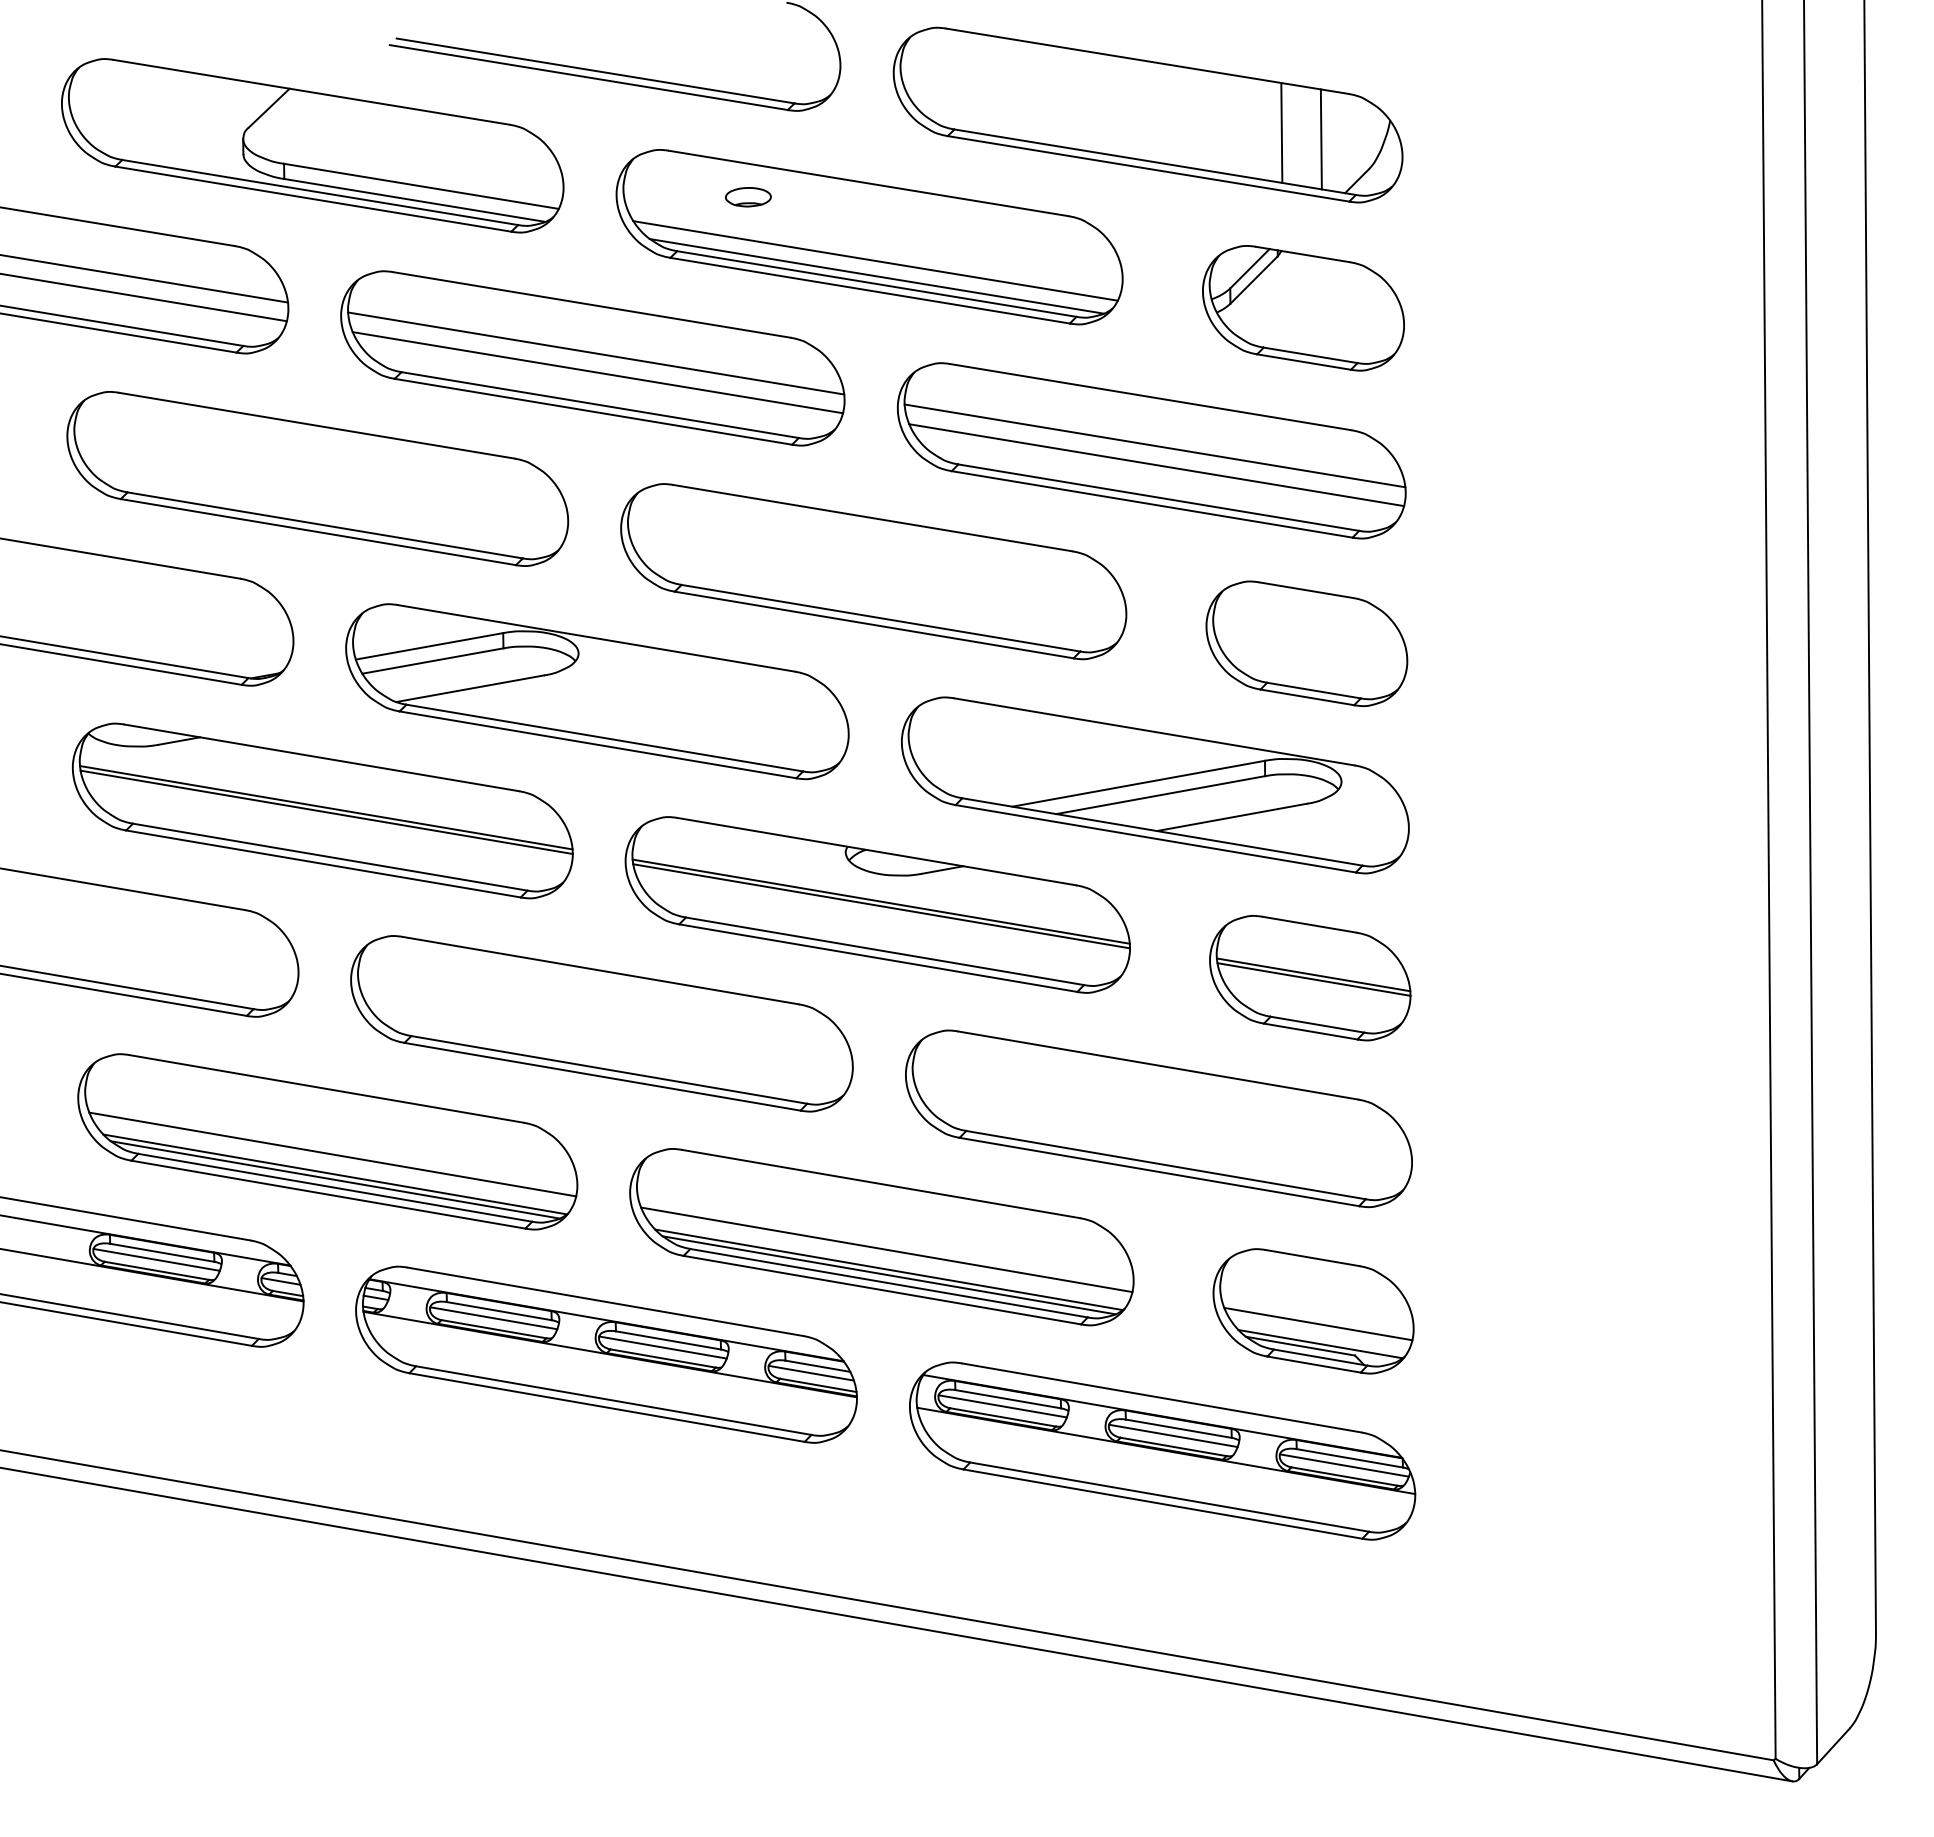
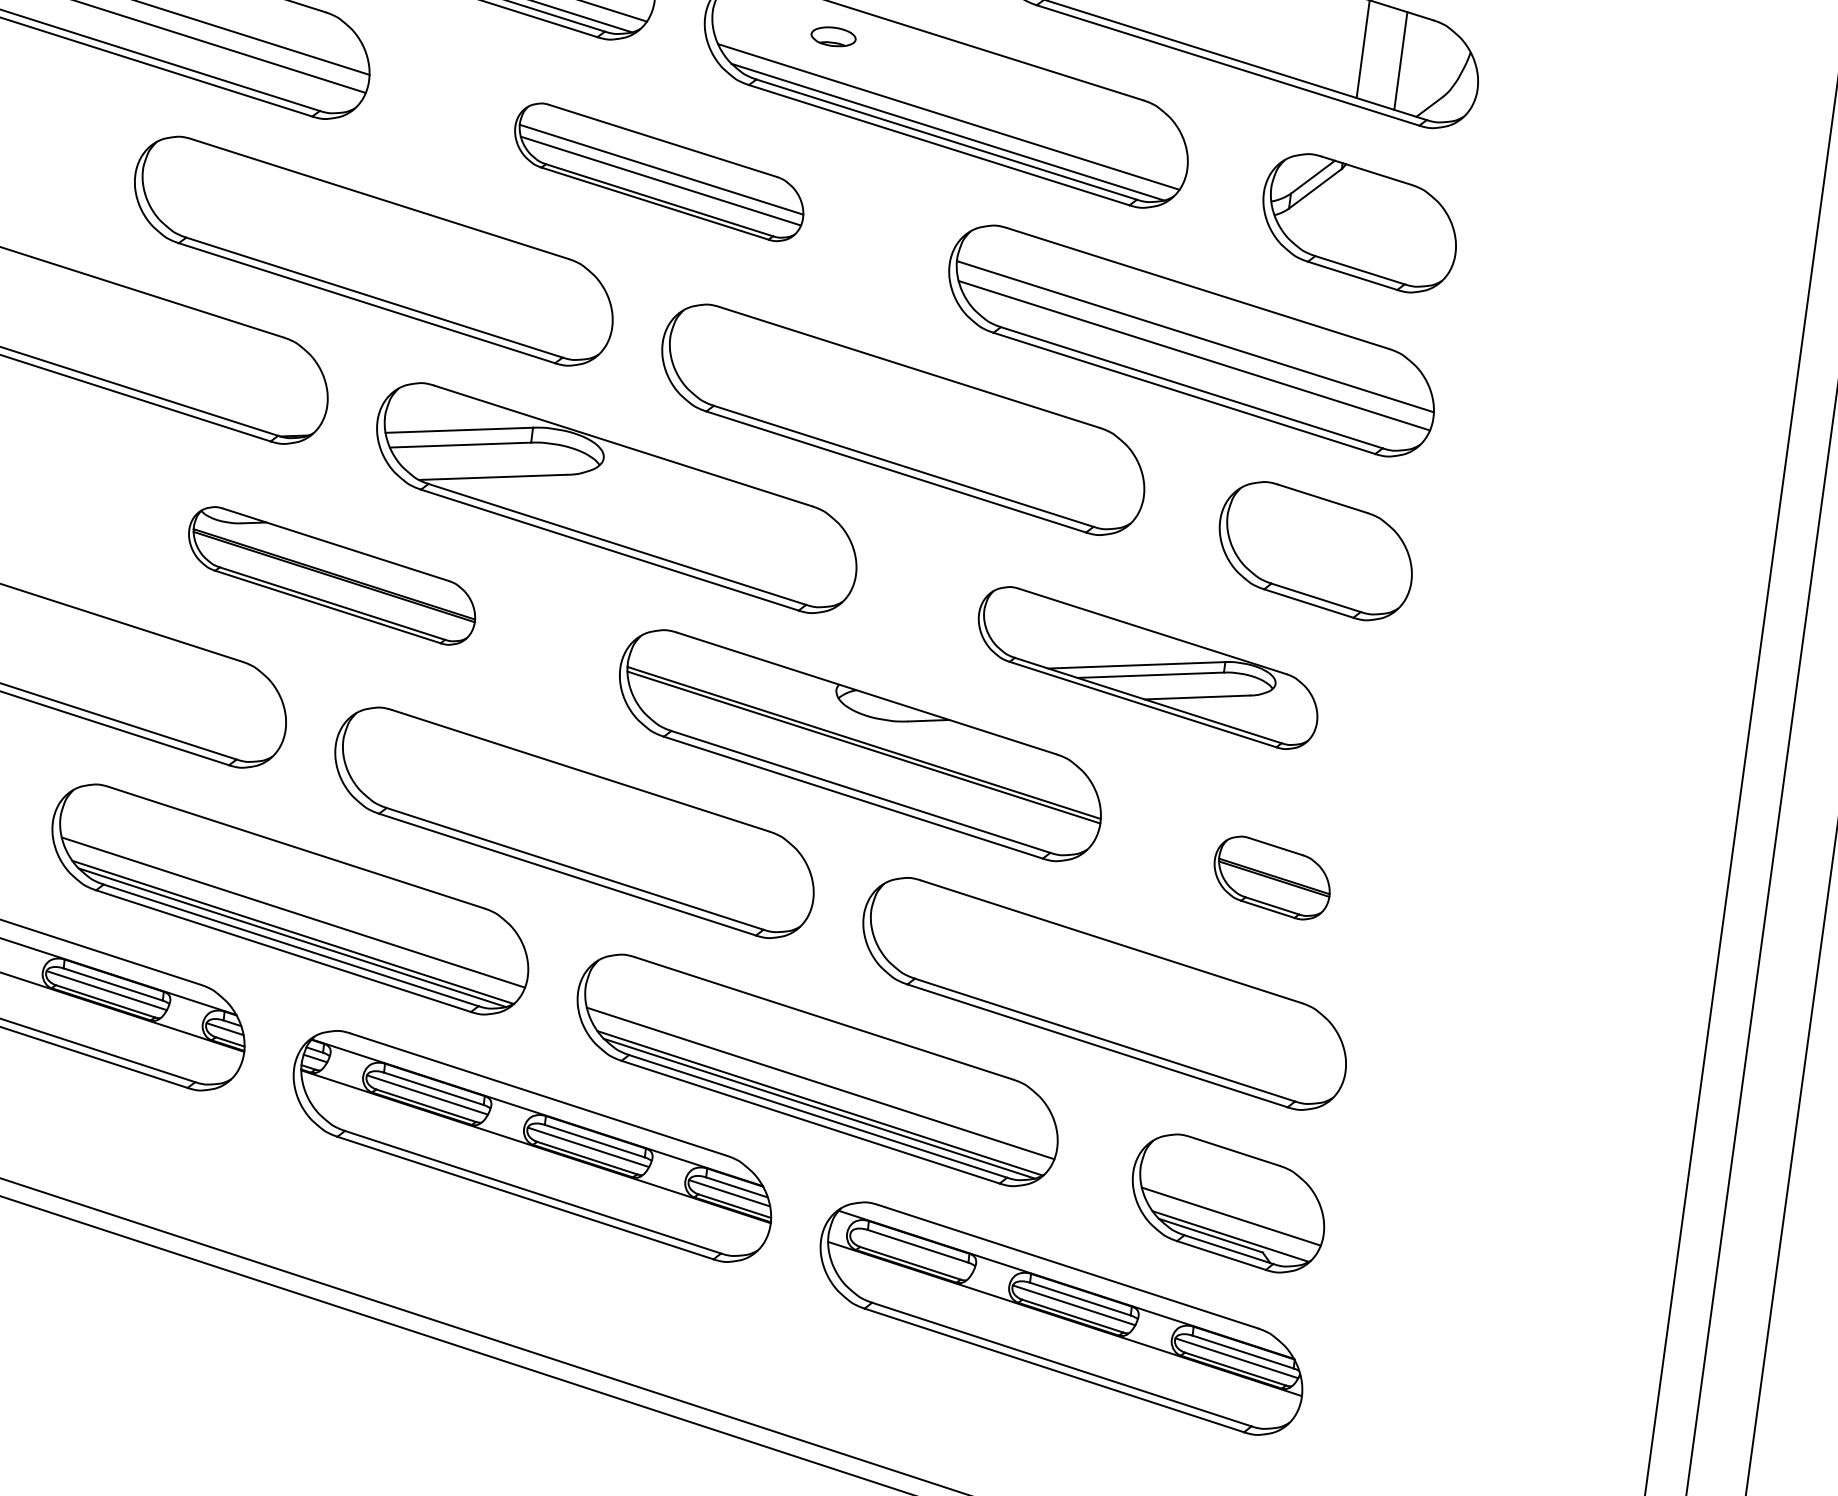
part: (592, 358) -> (658, 172), size x0.6
part: (1155, 785) -> (1148, 668), size x0.7
part: (322, 810) -> (331, 575), size x0.6
part: (1310, 978) -> (1272, 878), size x0.6
line: (1002, 1406) -> (911, 1252), removed

